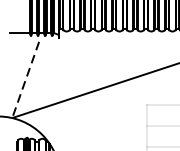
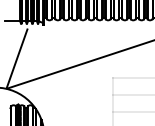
line: (26, 79) -> (17, 58), dashed -> solid

